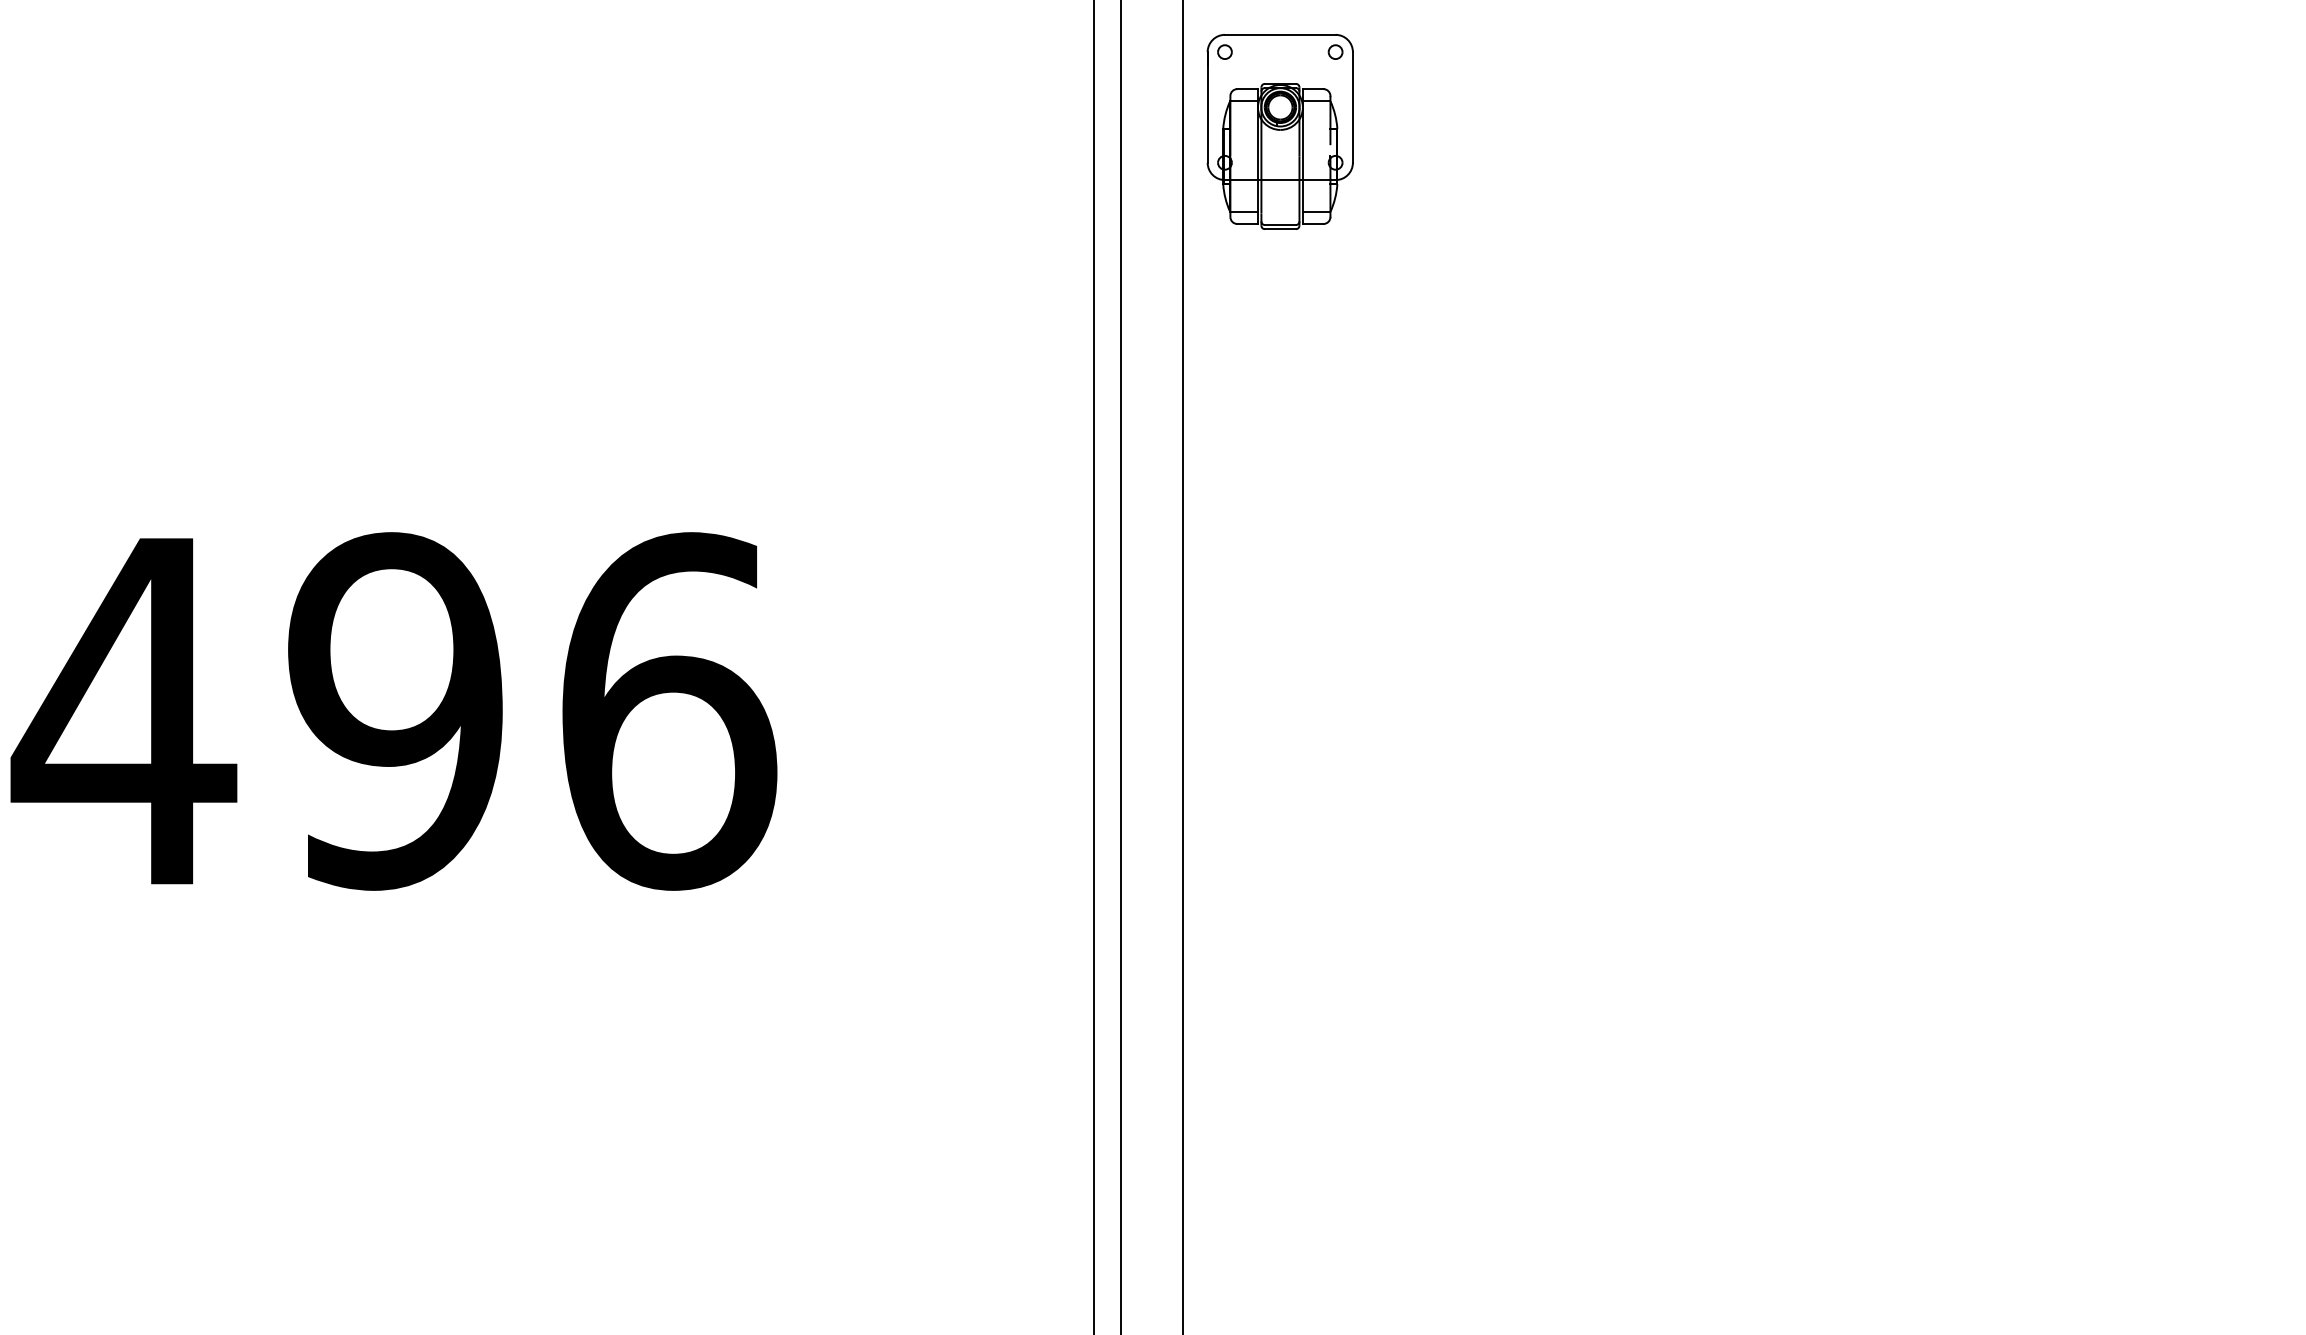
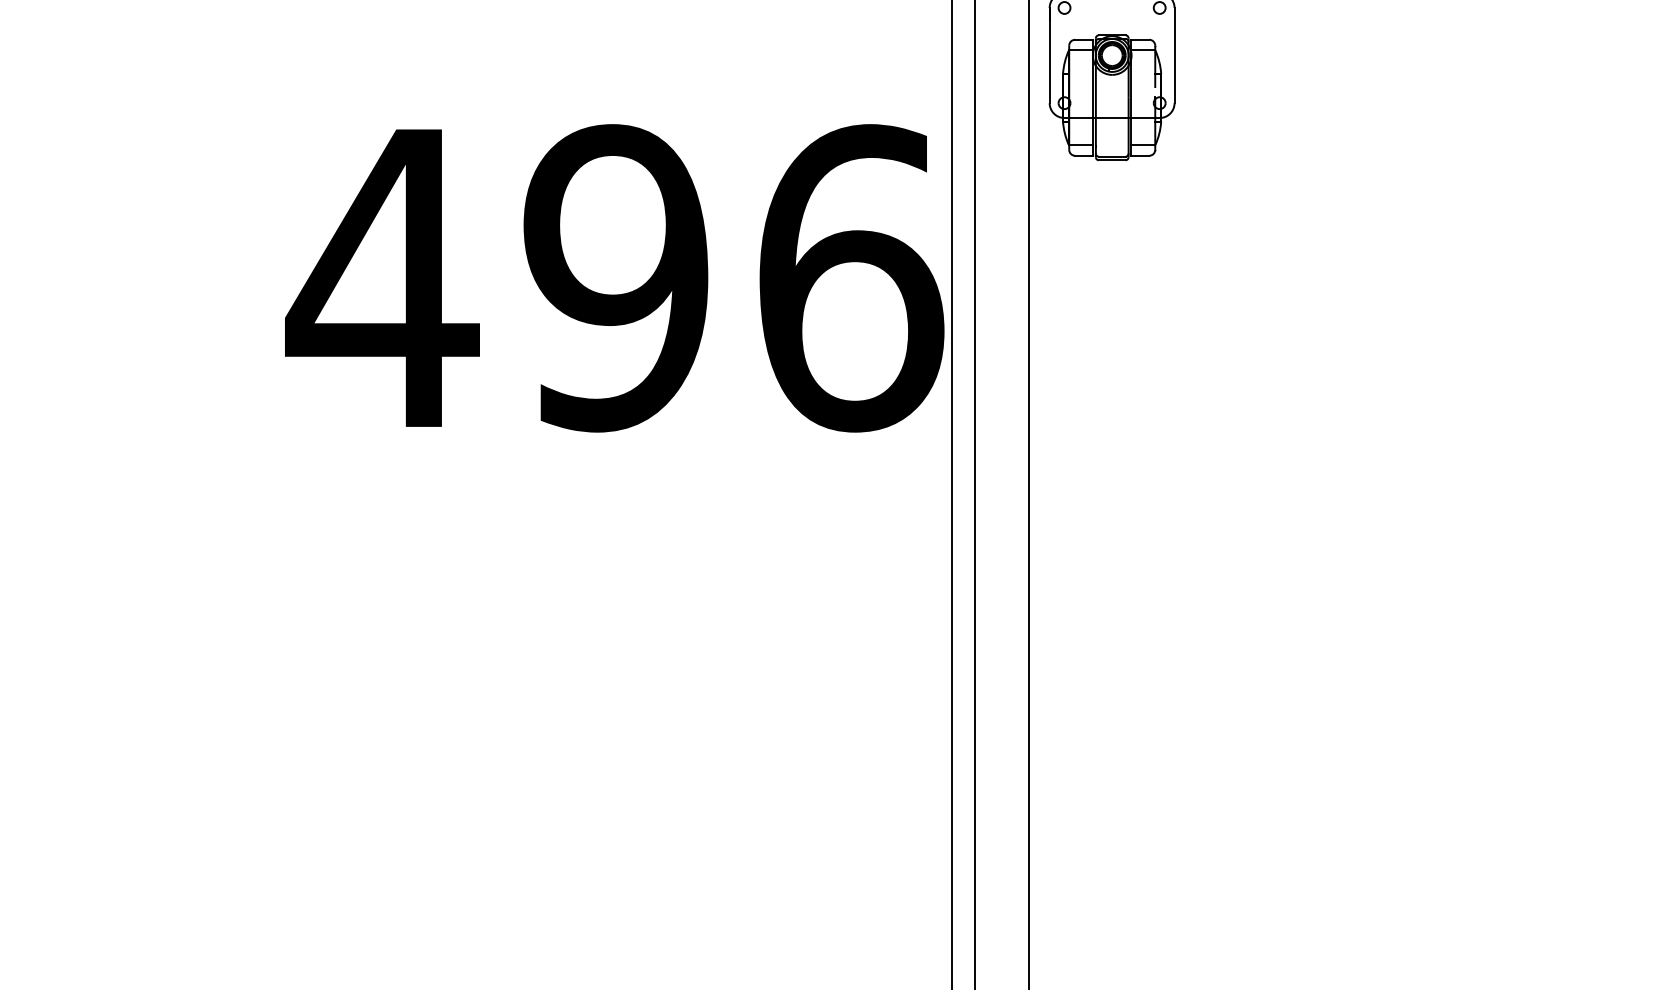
text: (393, 711) -> (614, 278), moved

